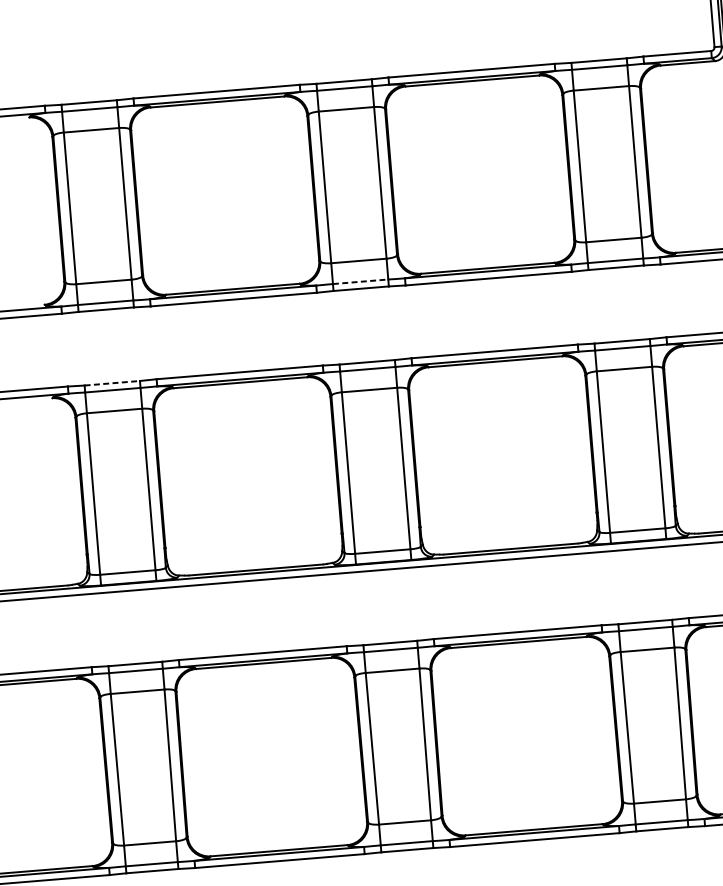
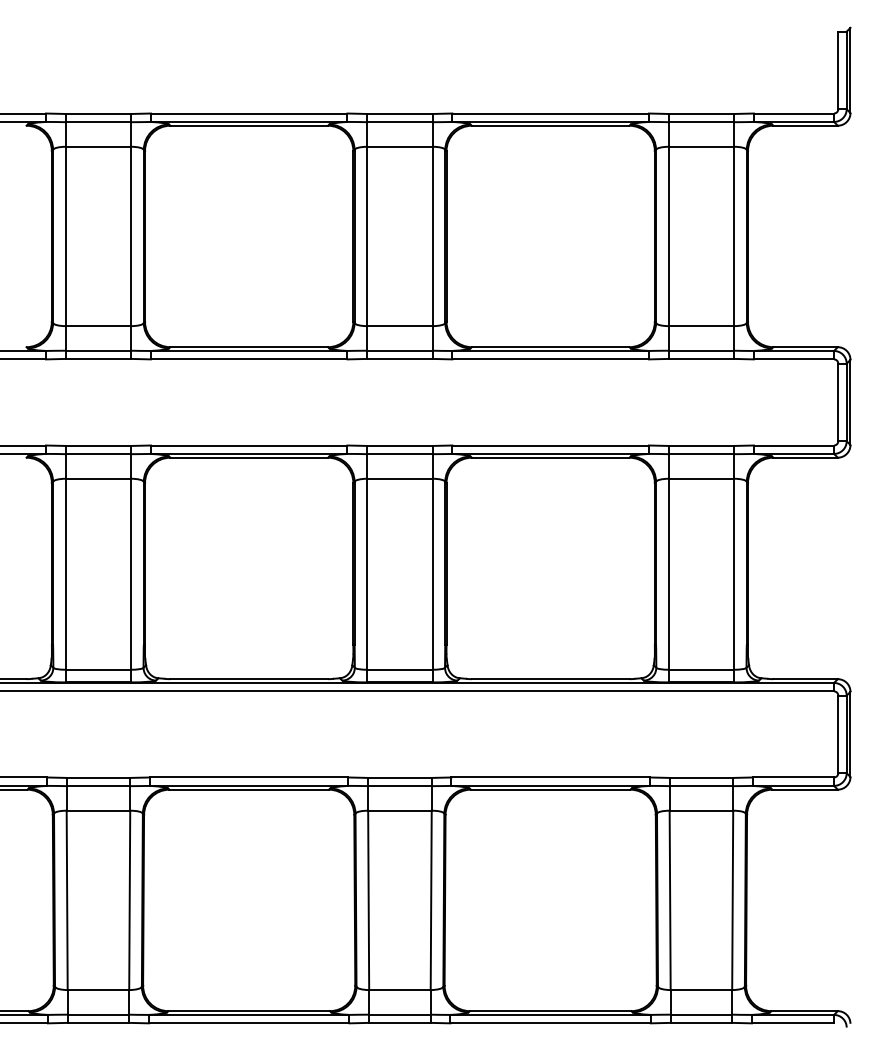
line: (360, 281) -> (399, 350), dashed -> solid
line: (112, 382) -> (98, 445), dashed -> solid

